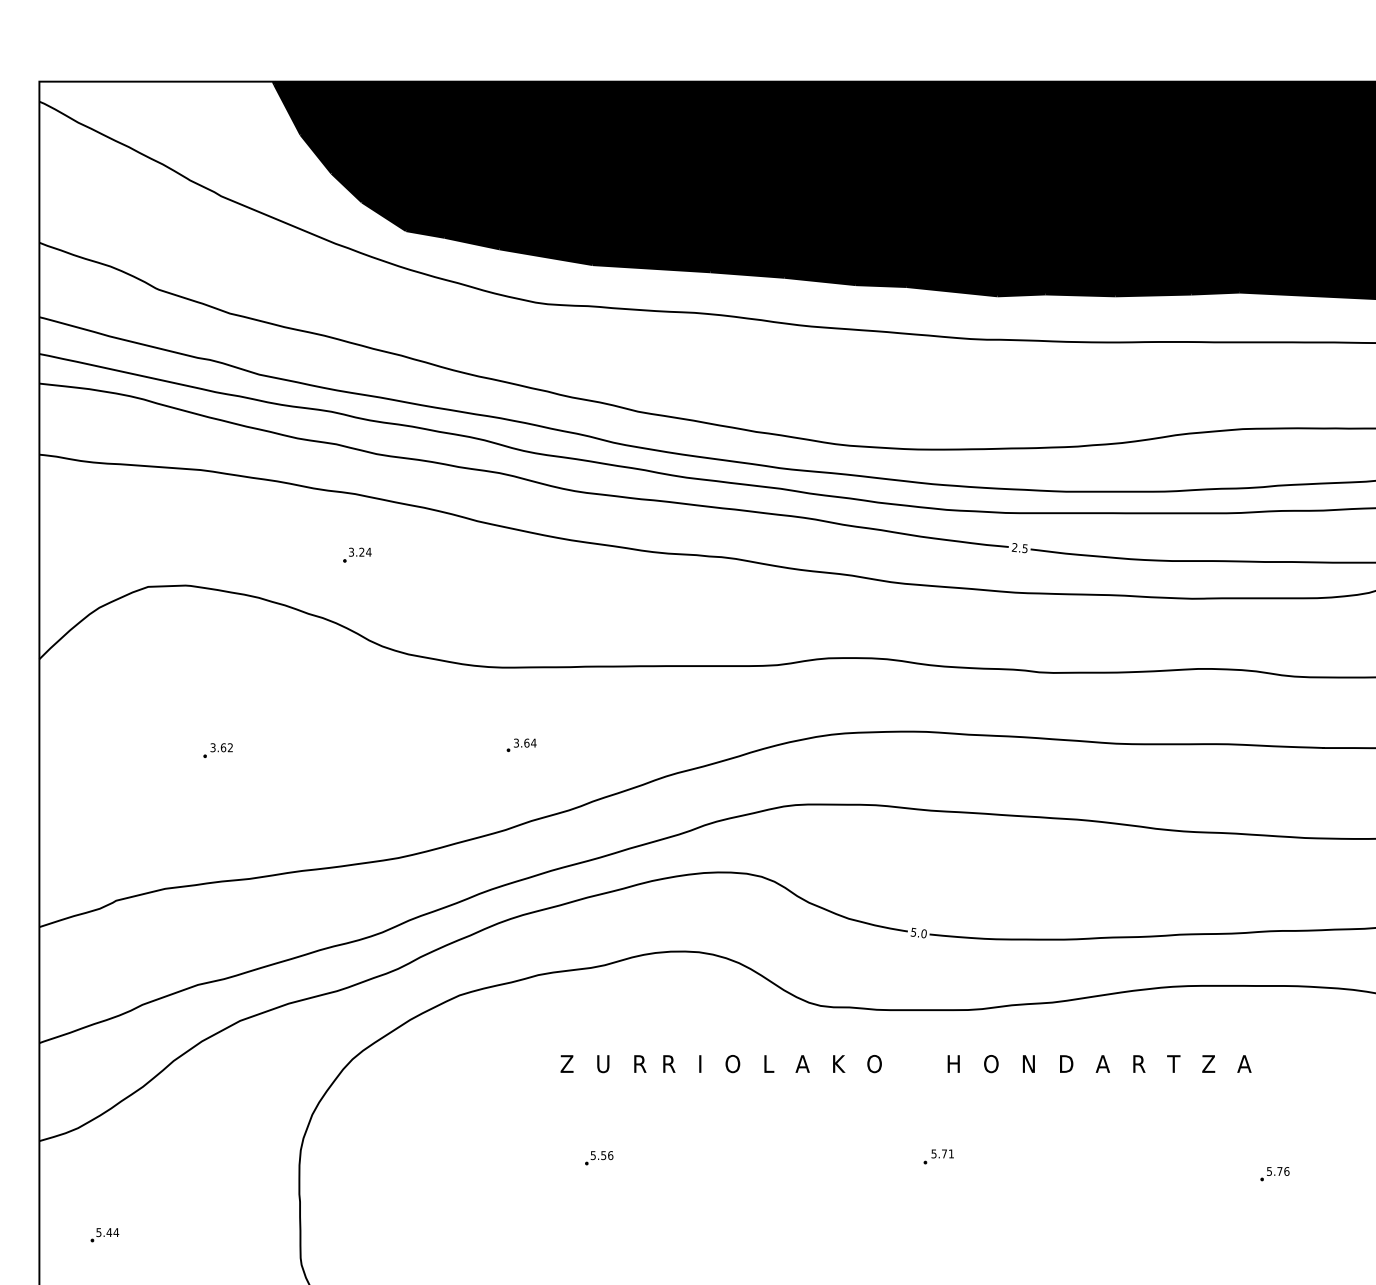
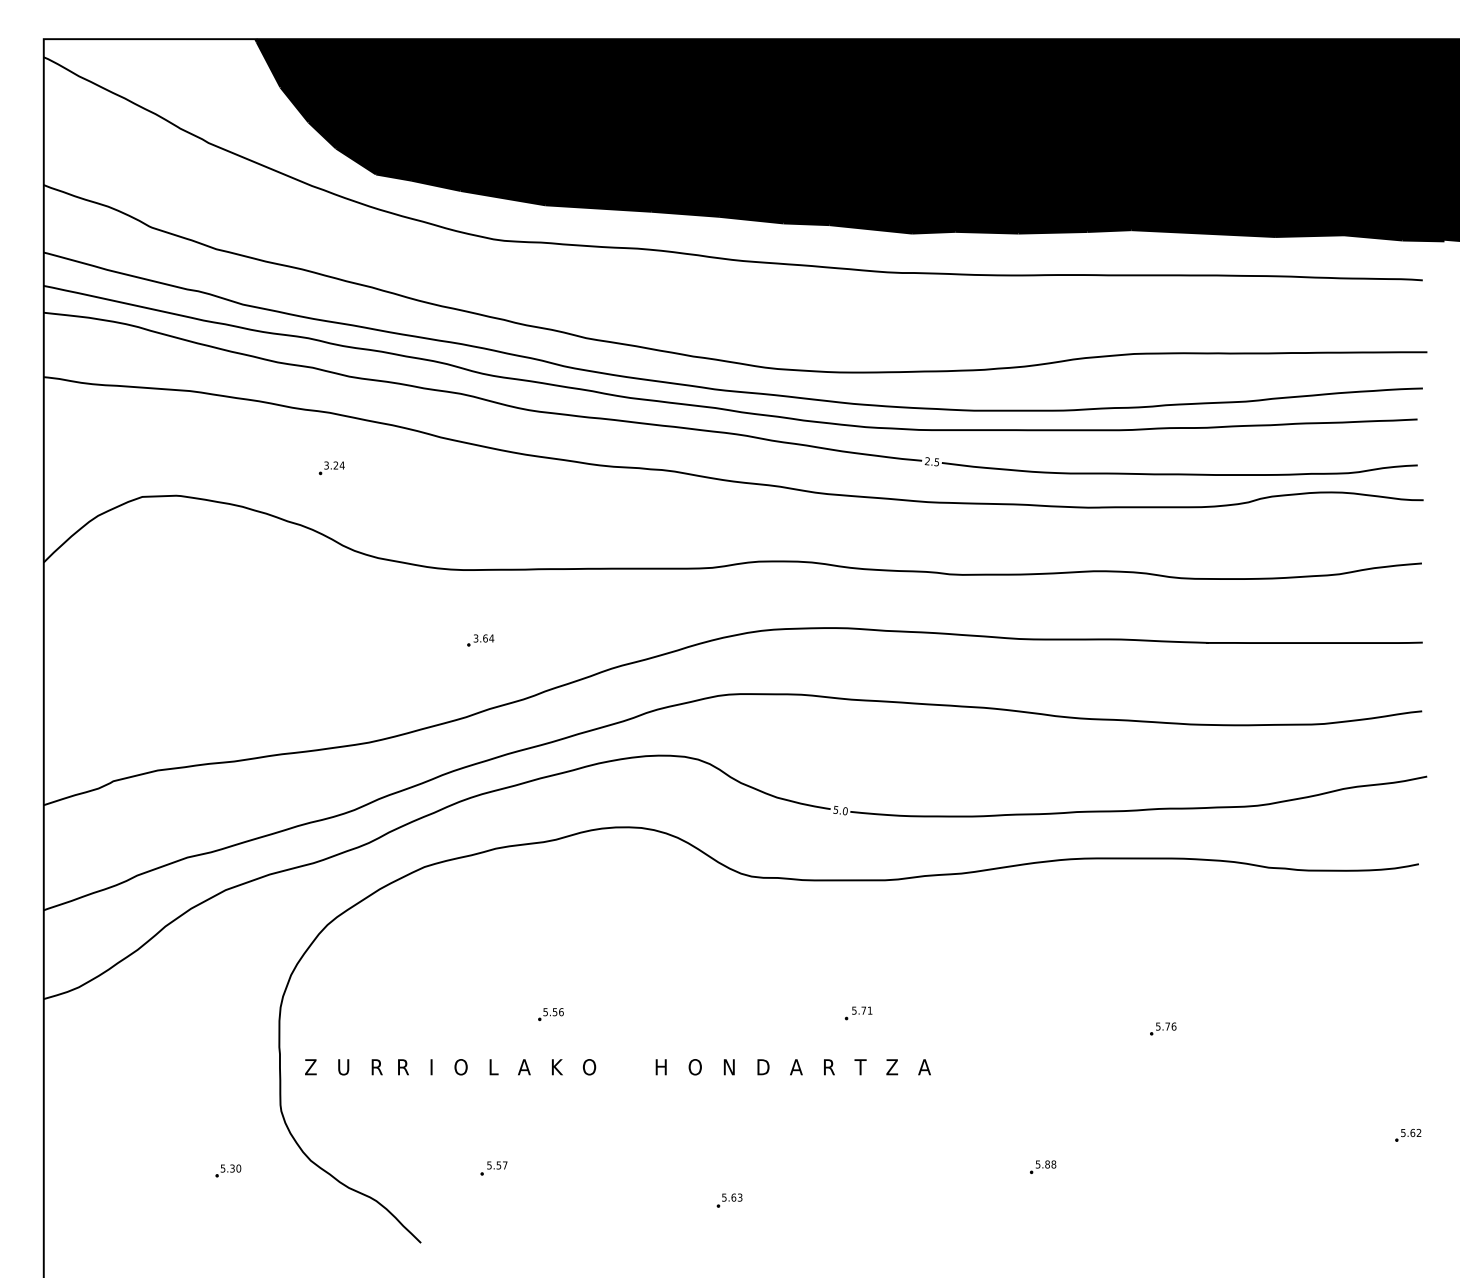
part: (217, 749) -> (205, 644), removed
text: (905, 1064) -> (617, 1067), moved
part: (104, 1235) -> (102, 1084), removed

